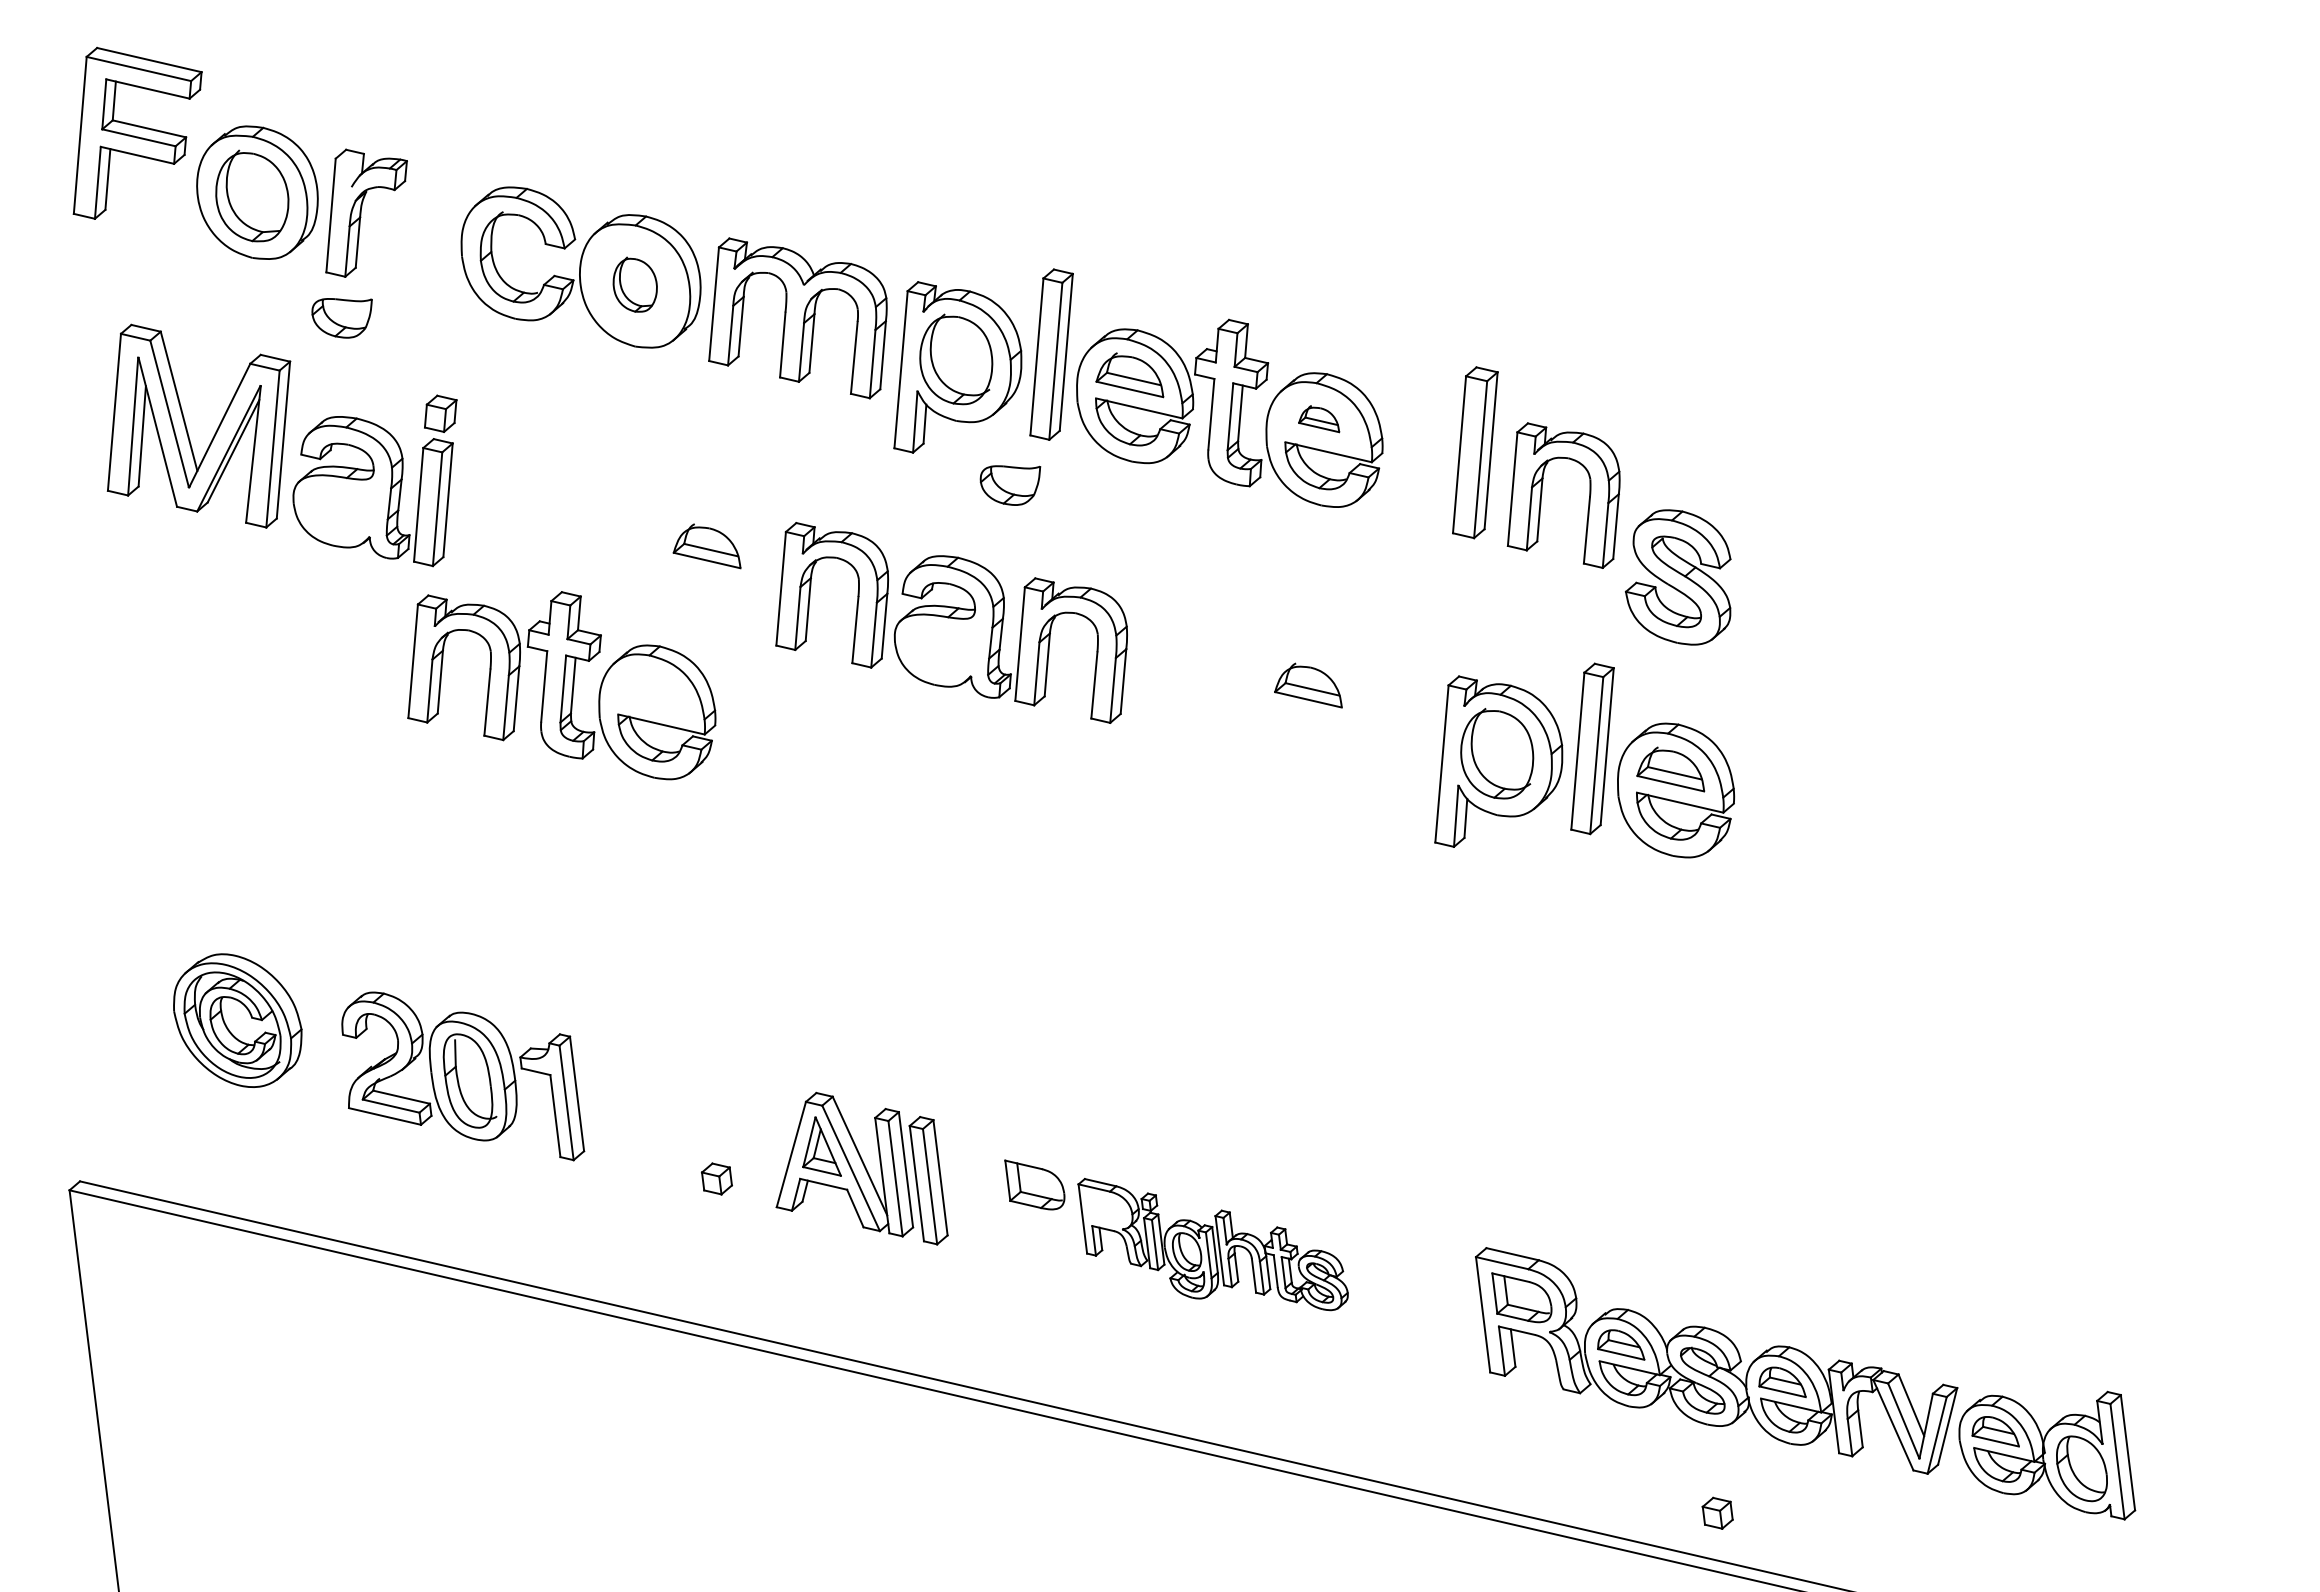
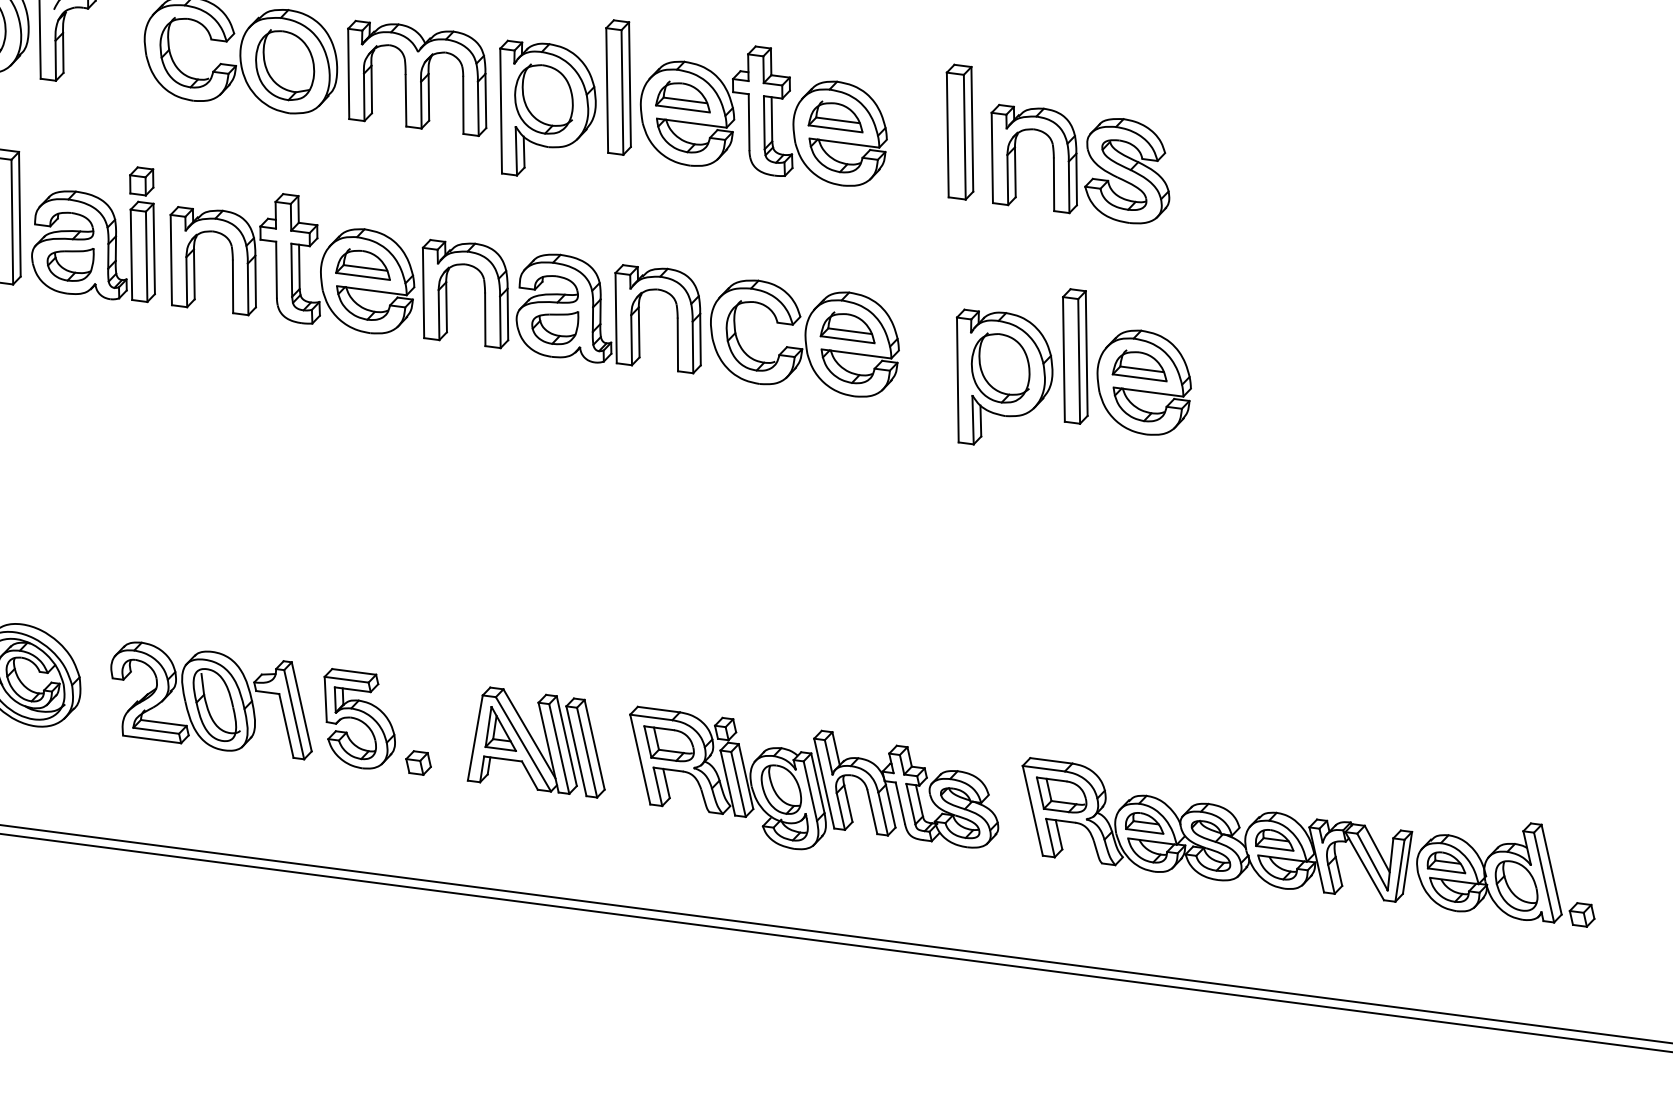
part: (635, 284) -> (285, 64), size x1.67
part: (341, 318) -> (71, 266), moved
part: (1318, 418) -> (833, 117), size x1.67
part: (1010, 485) -> (556, 329), moved
part: (1678, 577) -> (1125, 171), moved
part: (561, 685) -> (290, 267), moved
part: (1254, 693) -> (804, 338), added
part: (648, 1114) -> (359, 717), added
part: (1212, 1244) -> (814, 776), size x1.67
part: (1717, 1512) -> (1581, 914), moved

